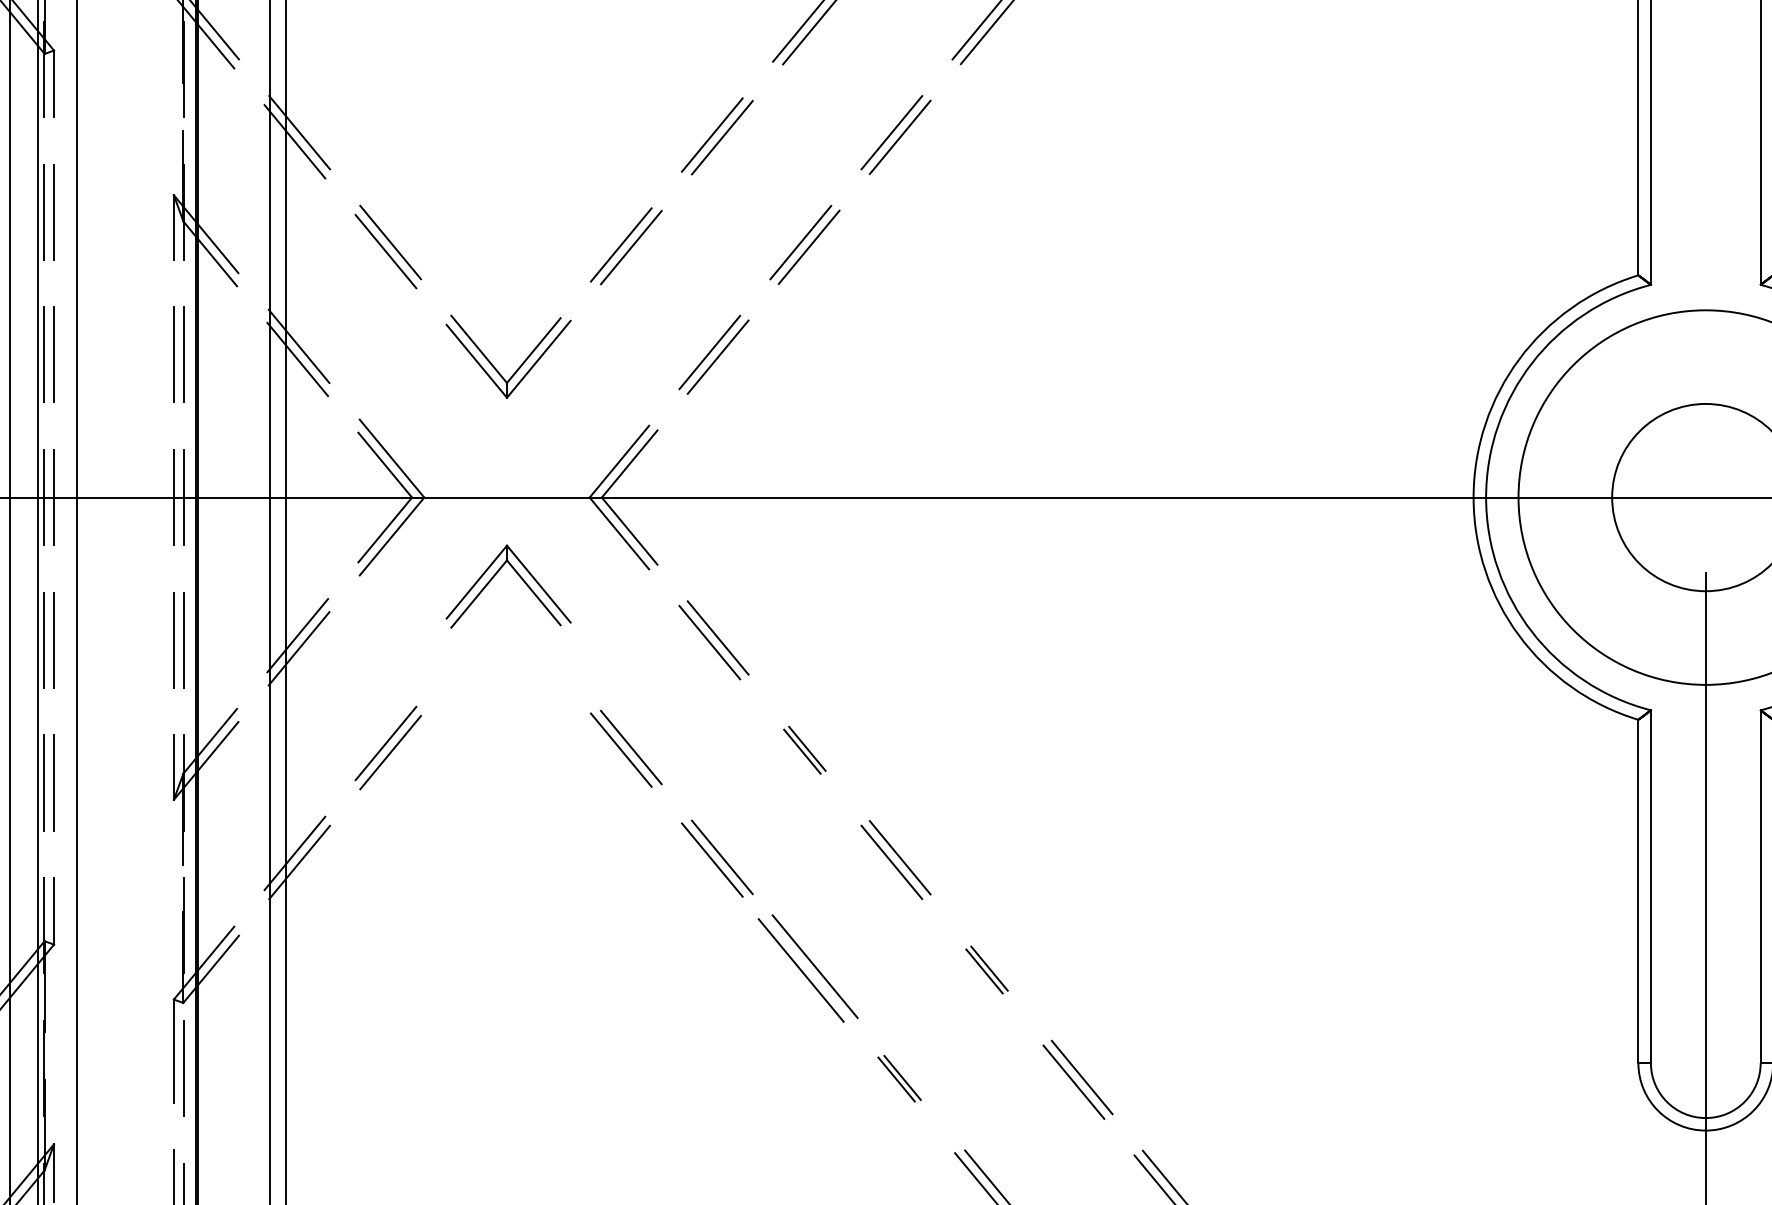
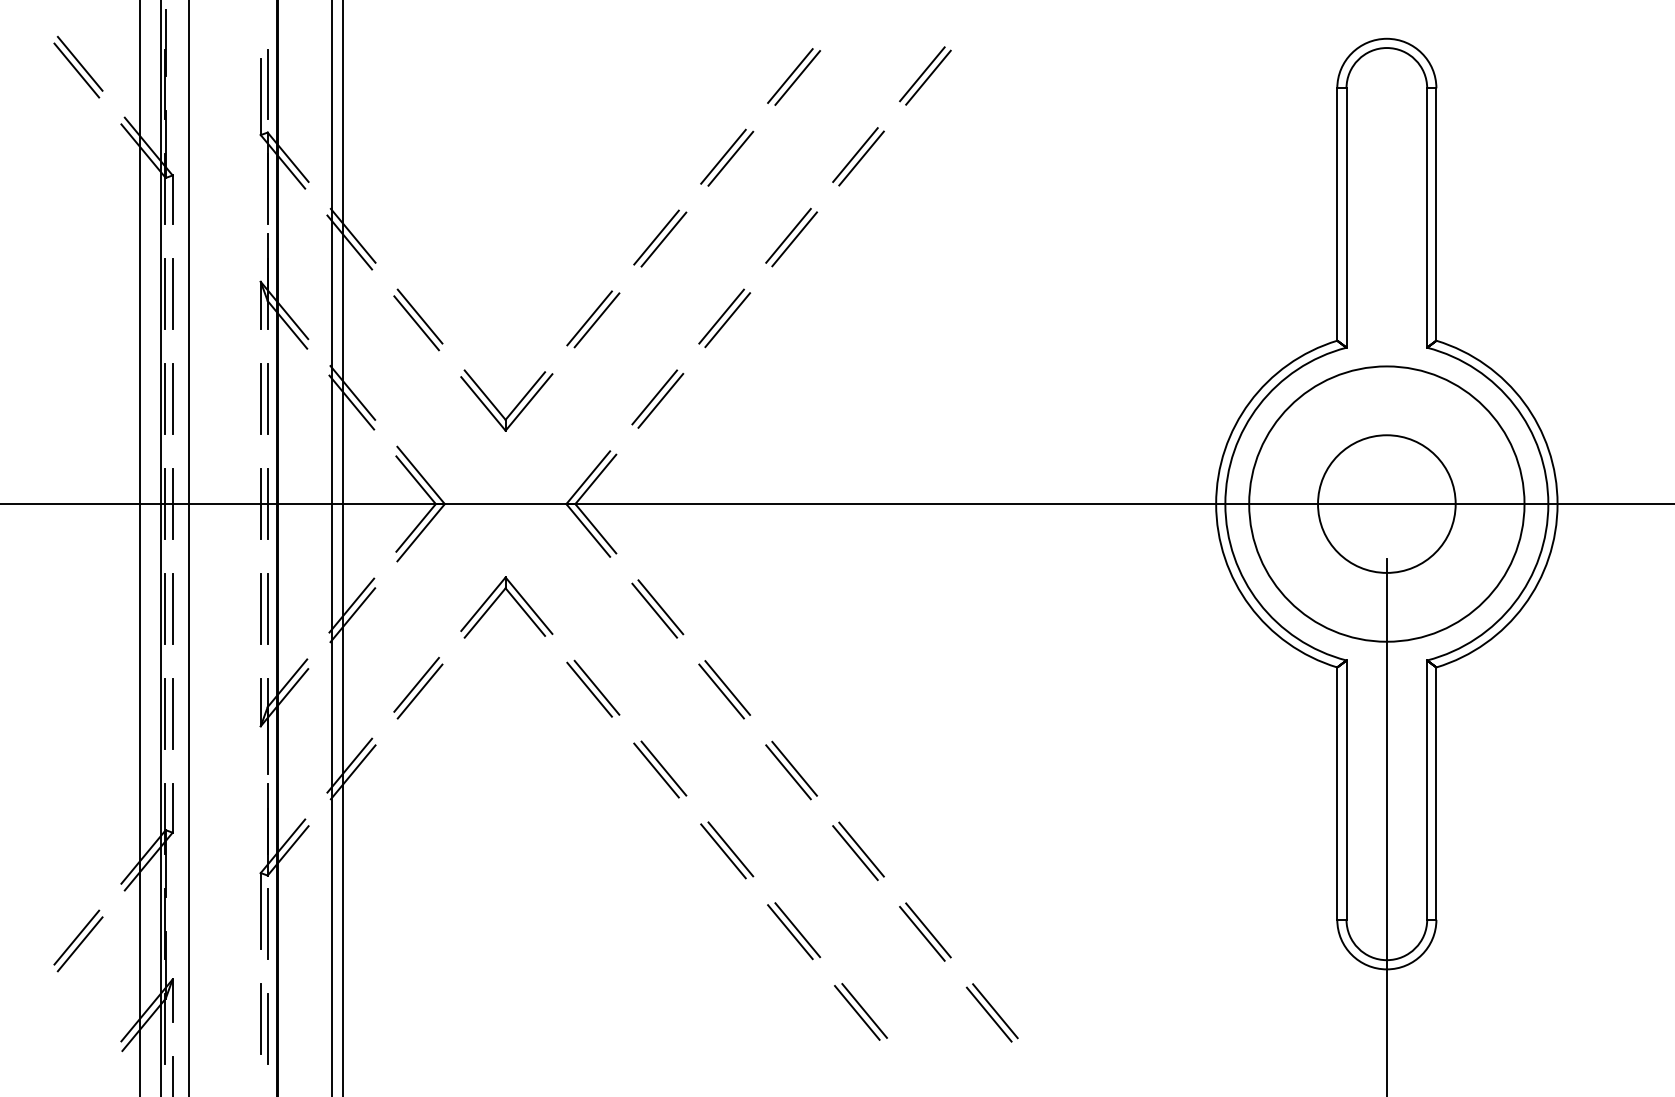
part: (517, 575) -> (513, 599), moved
part: (804, 749) -> (724, 689), size x1.67
part: (808, 968) -> (727, 850), size x0.71
part: (987, 970) -> (858, 851), size x1.67
part: (899, 1079) -> (794, 931), size x1.67

